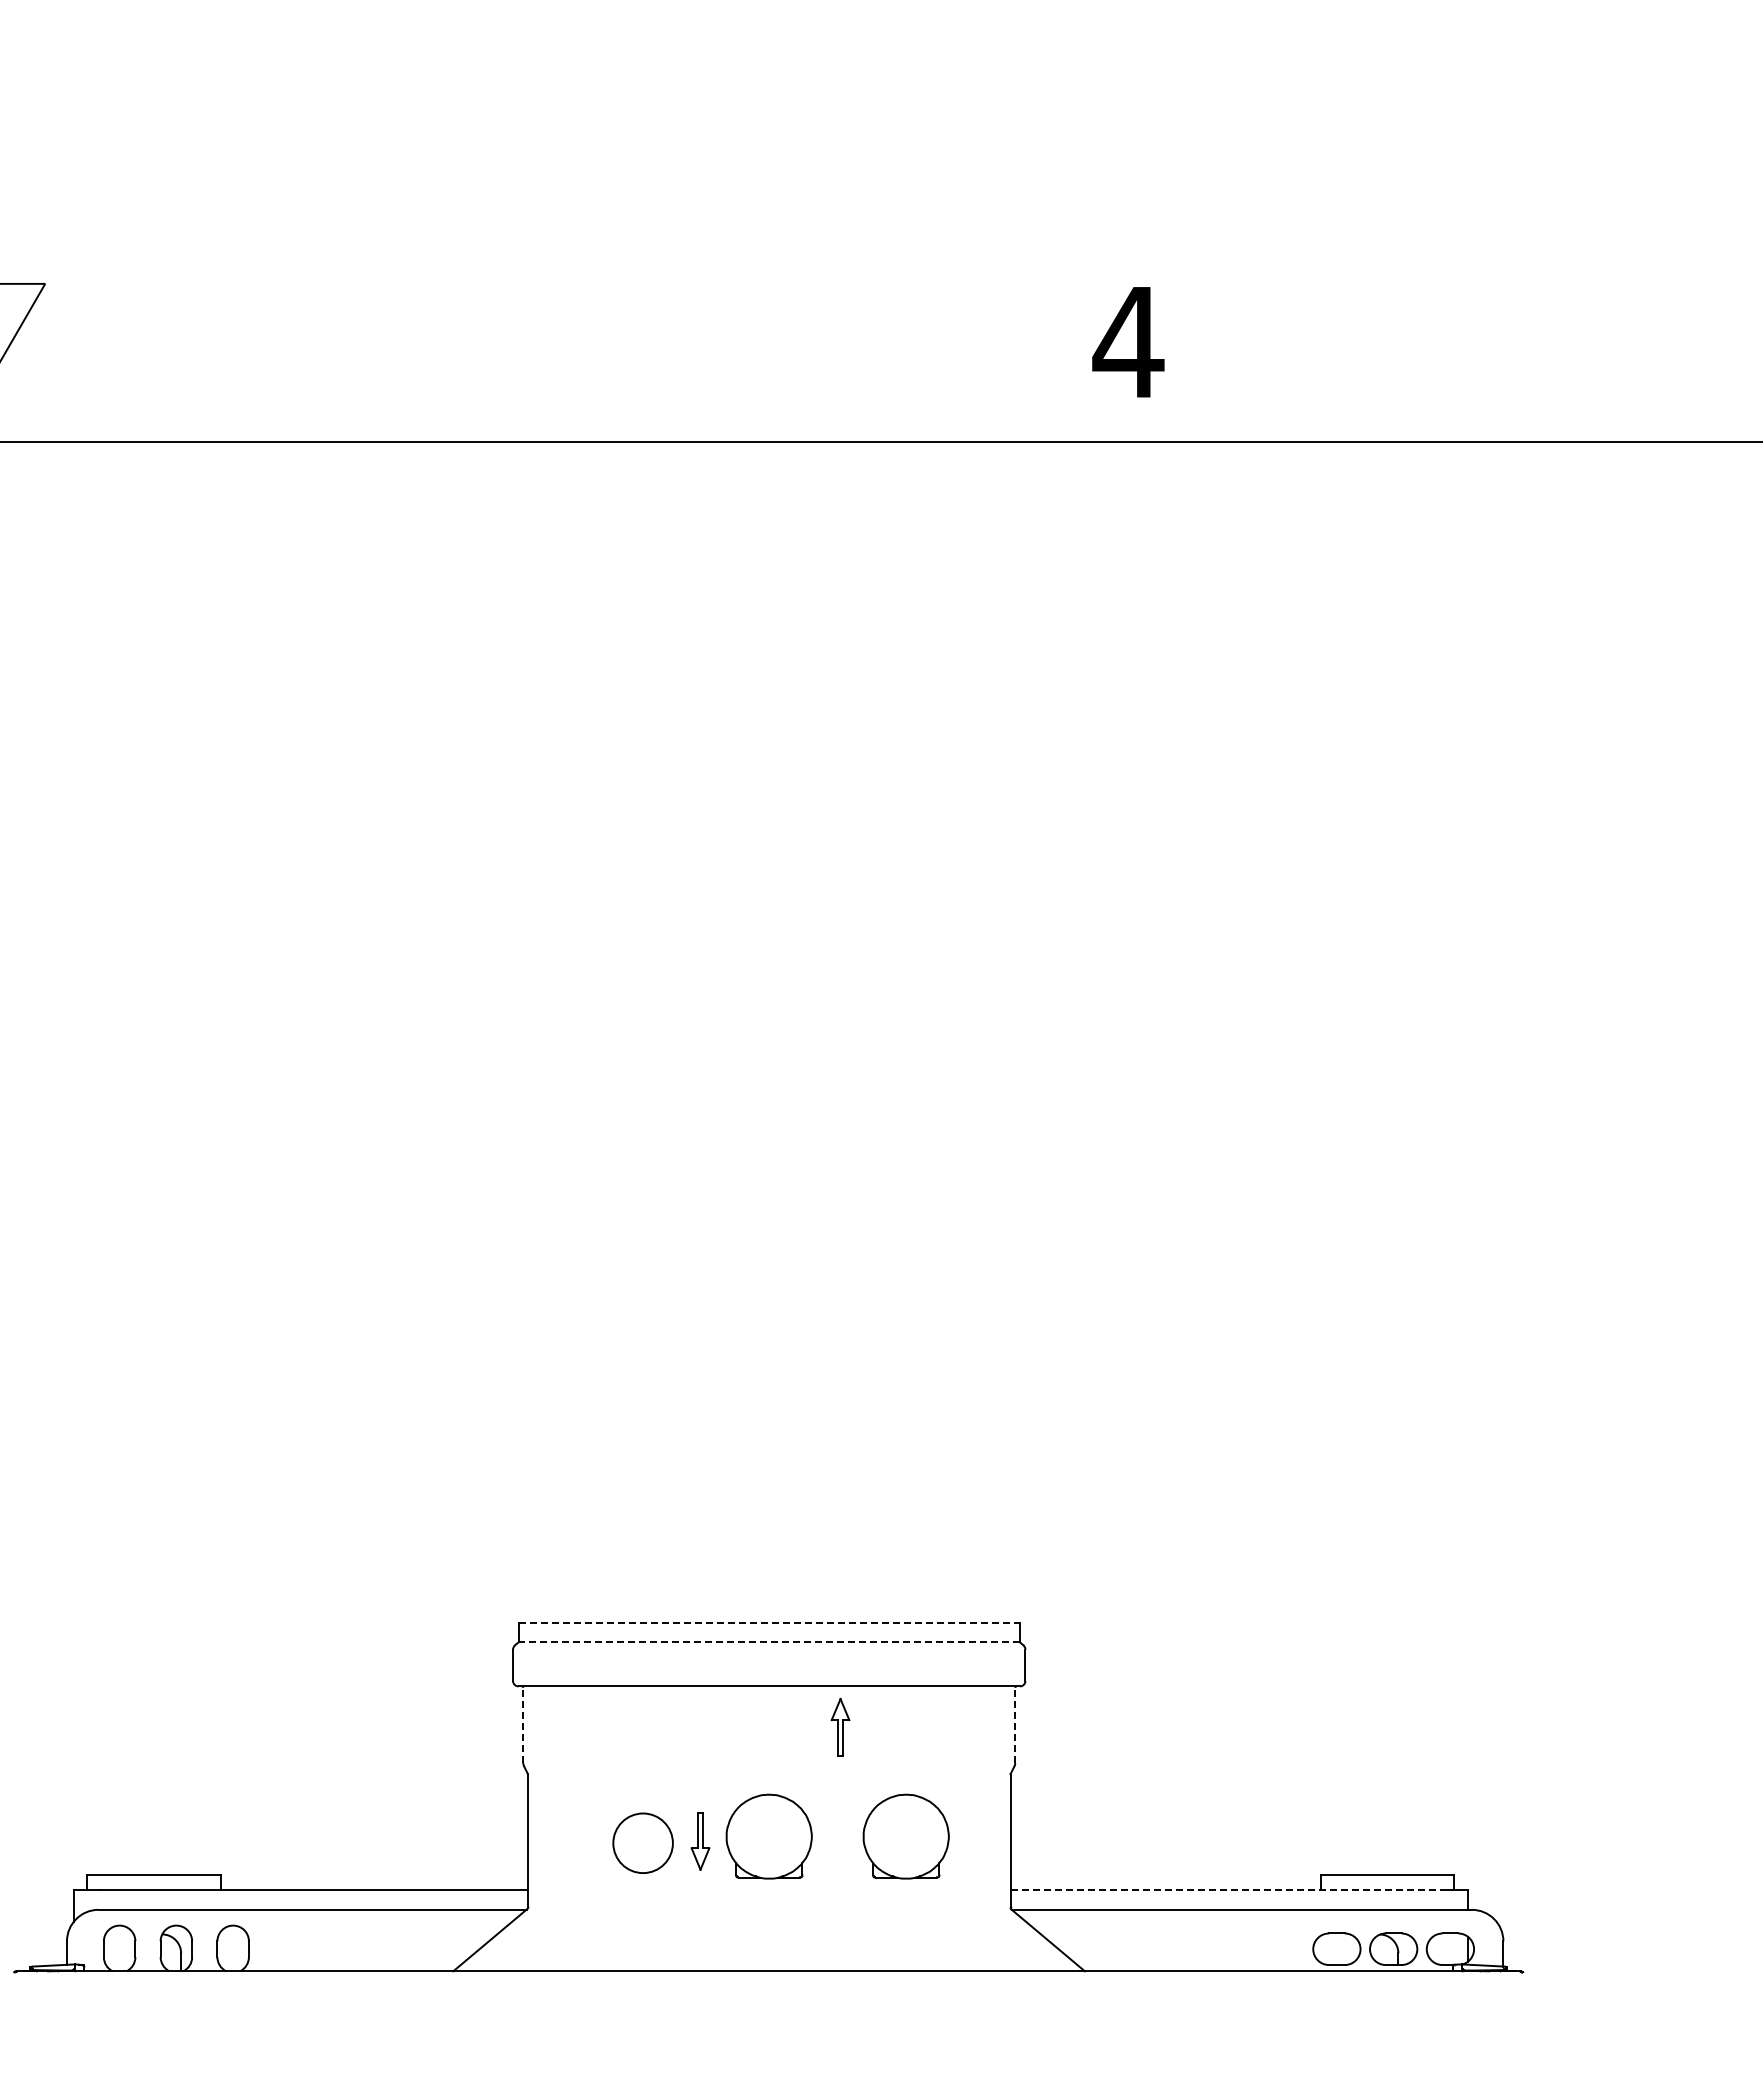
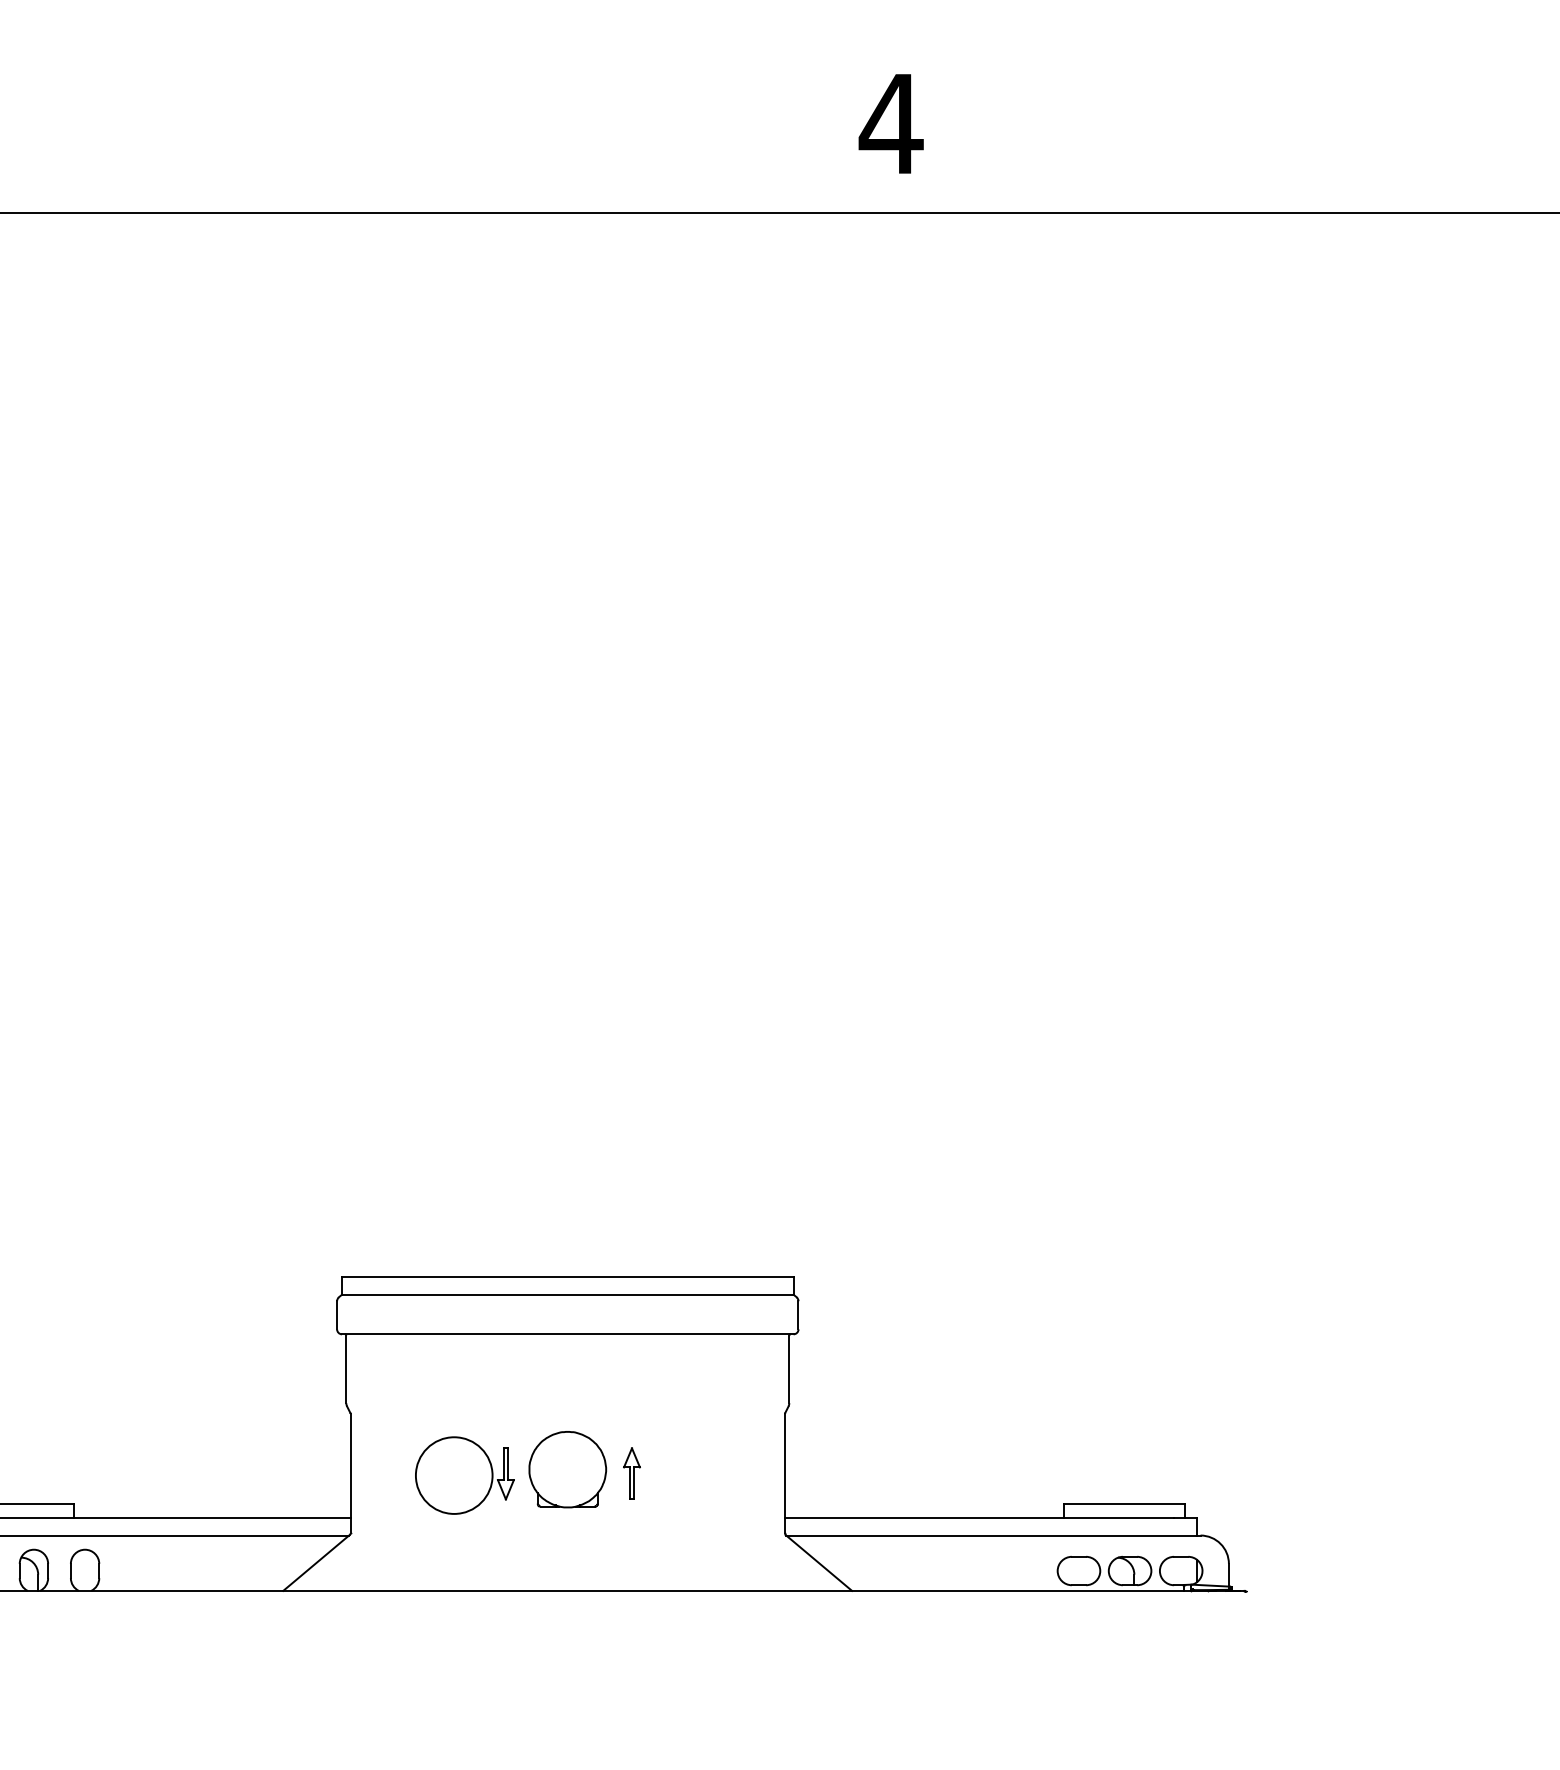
line: (769, 1622) -> (568, 1276), dashed -> solid
line: (769, 1642) -> (568, 1294), dashed -> solid
line: (523, 1725) -> (346, 1369), dashed -> solid
line: (1015, 1725) -> (789, 1369), dashed -> solid
part: (840, 1727) -> (631, 1473), moved
part: (905, 1836) -> (690, 1469), removed
circle: (642, 1842) -> (453, 1474), size x1.43
line: (1227, 1890) -> (980, 1518), dashed -> solid

